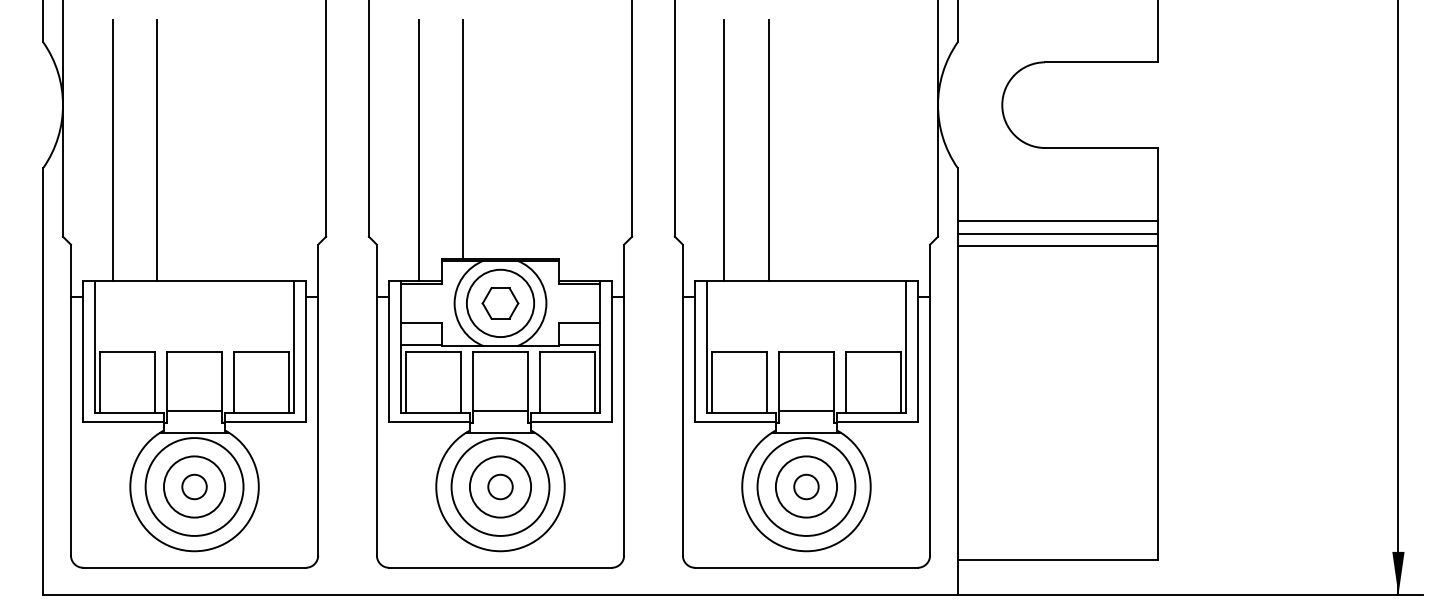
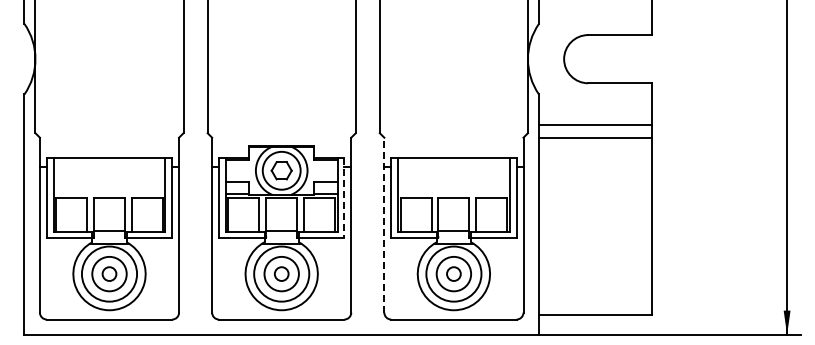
line: (462, 137) -> (260, 77), removed
line: (112, 150) -> (63, 84), removed
line: (157, 150) -> (88, 84), removed
line: (418, 150) -> (235, 84), removed
line: (724, 150) -> (407, 84), removed
line: (768, 150) -> (432, 84), removed
line: (1056, 233) -> (594, 131), removed
line: (612, 350) -> (344, 197), solid -> dashed
line: (683, 398) -> (384, 224), solid -> dashed

